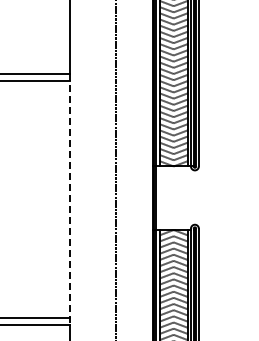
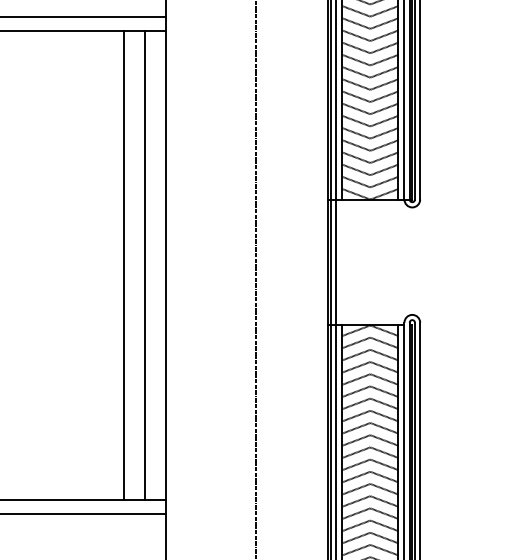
line: (49, 199) -> (124, 264), added
line: (59, 199) -> (144, 264), added
line: (70, 199) -> (166, 264), dashed -> solid

